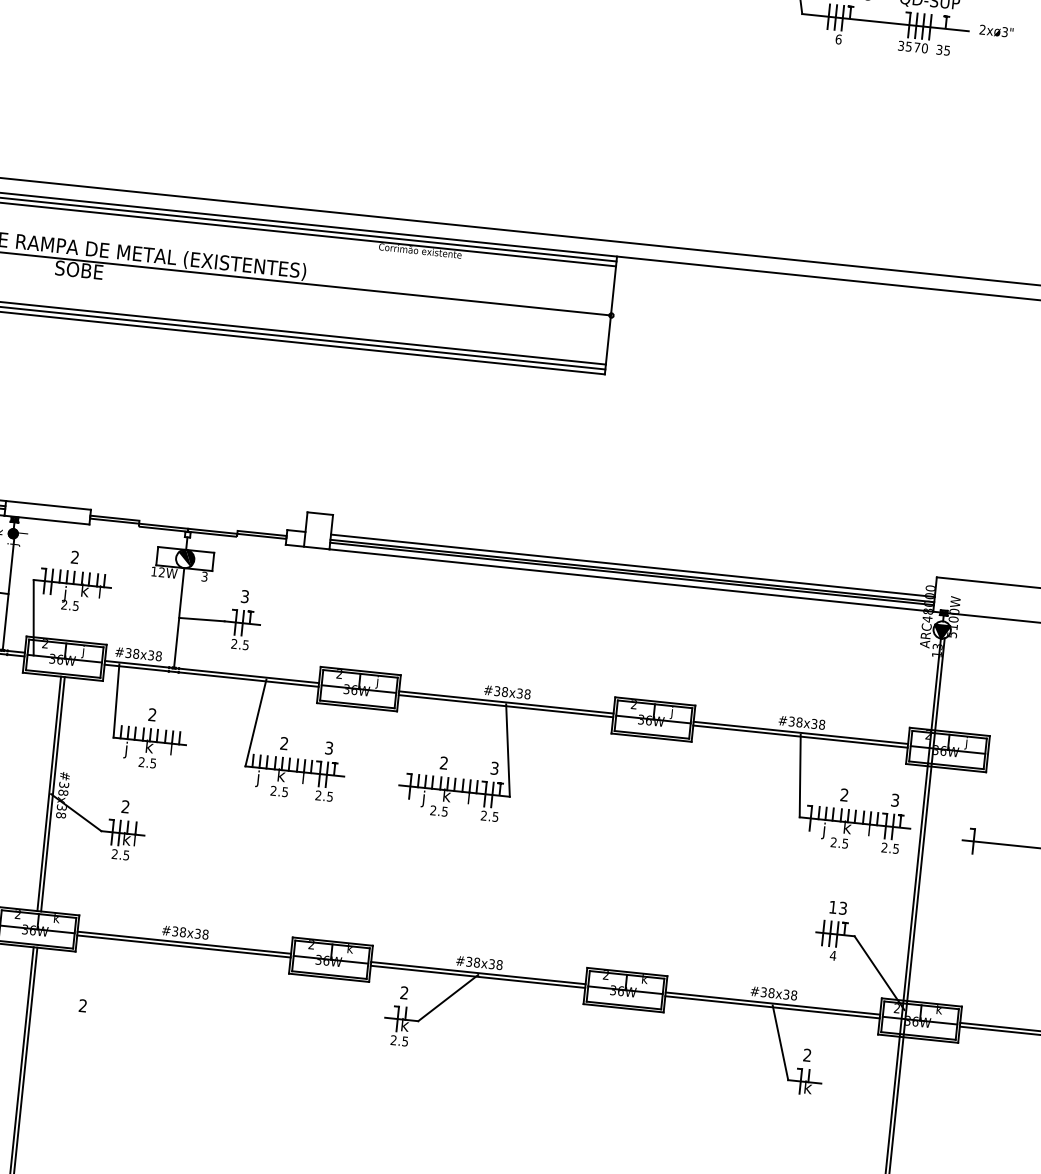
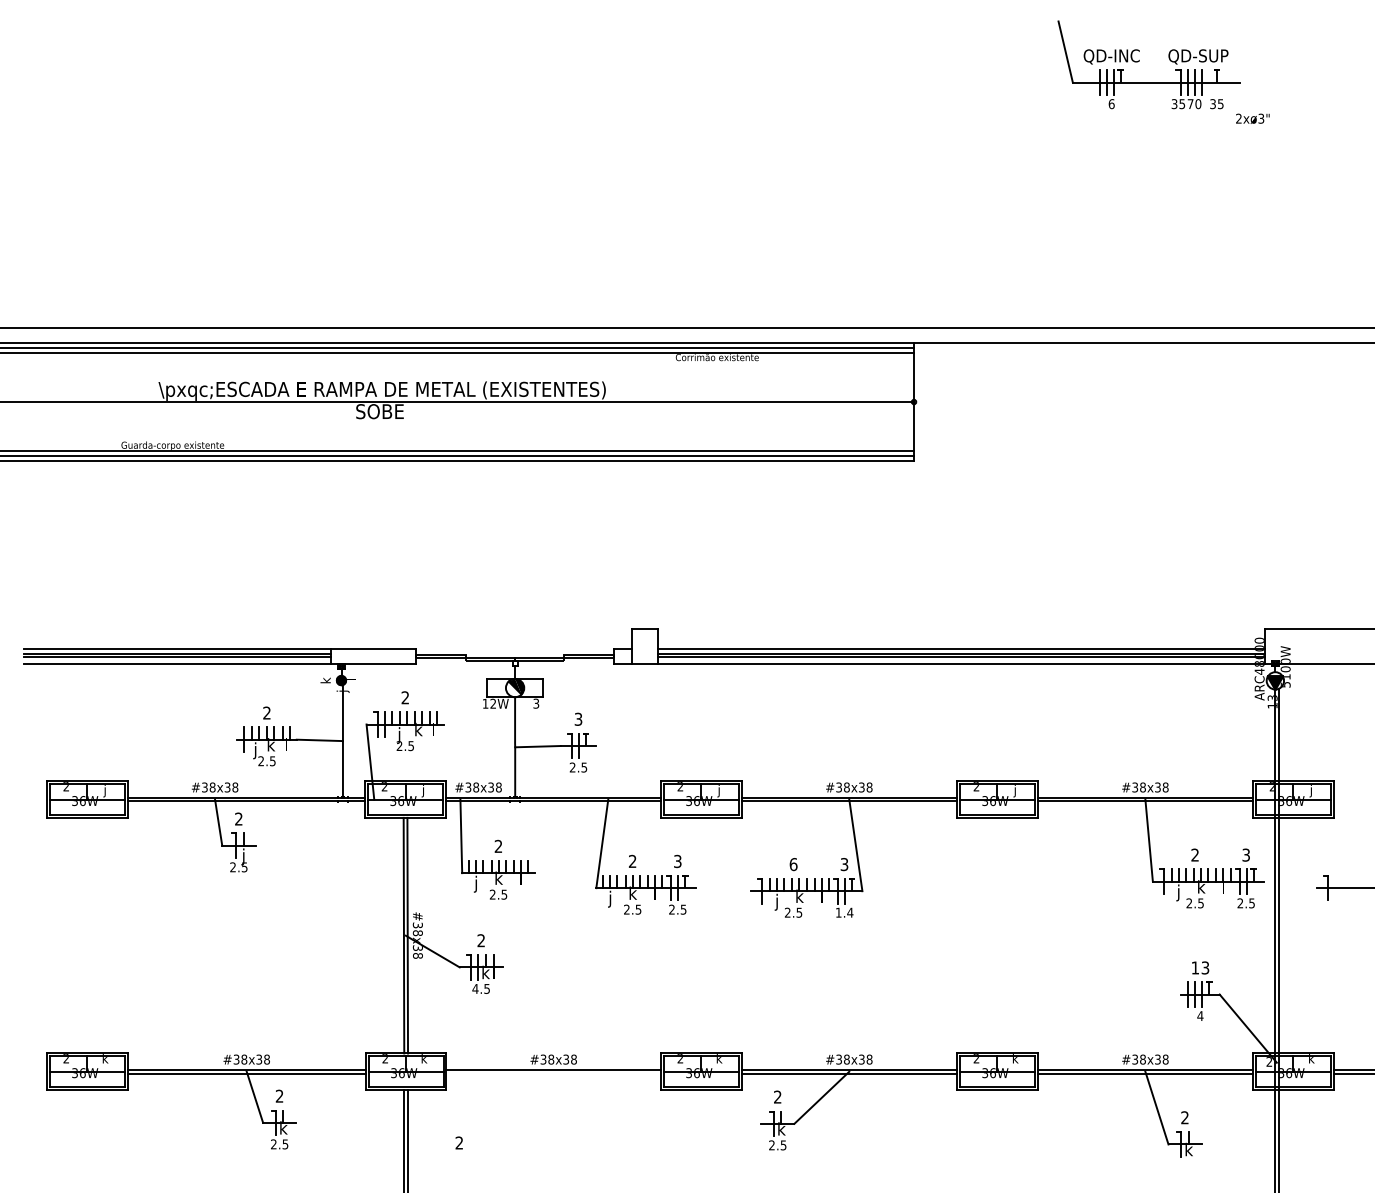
text: (996, 31) -> (1252, 118), moved
text: (444, 763) -> (793, 864), 2 -> 6
text: (489, 816) -> (844, 912), 2.5 -> 1.4
text: (114, 853) -> (475, 988), 2.5 -> 4.5
line: (183, 946) -> (553, 1073), removed

